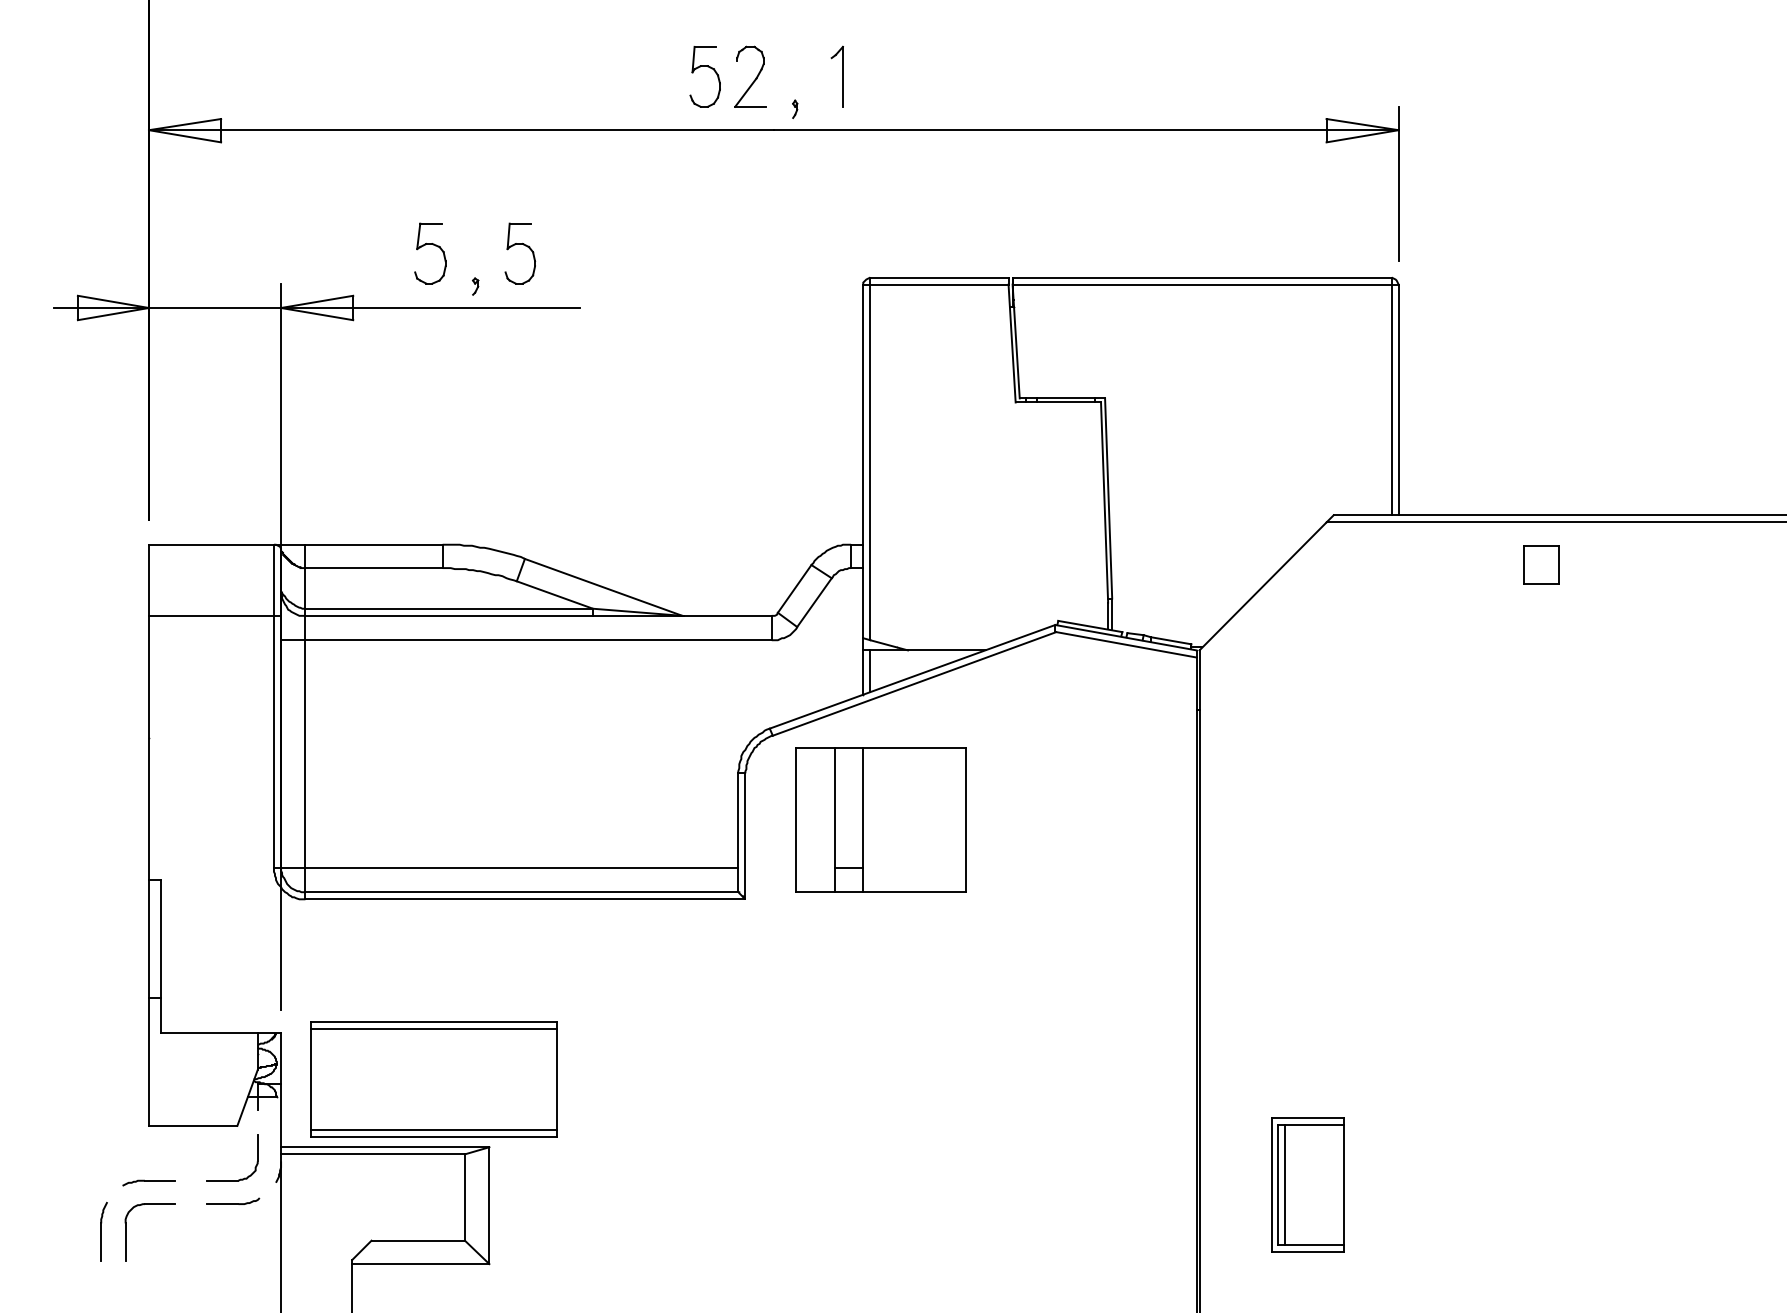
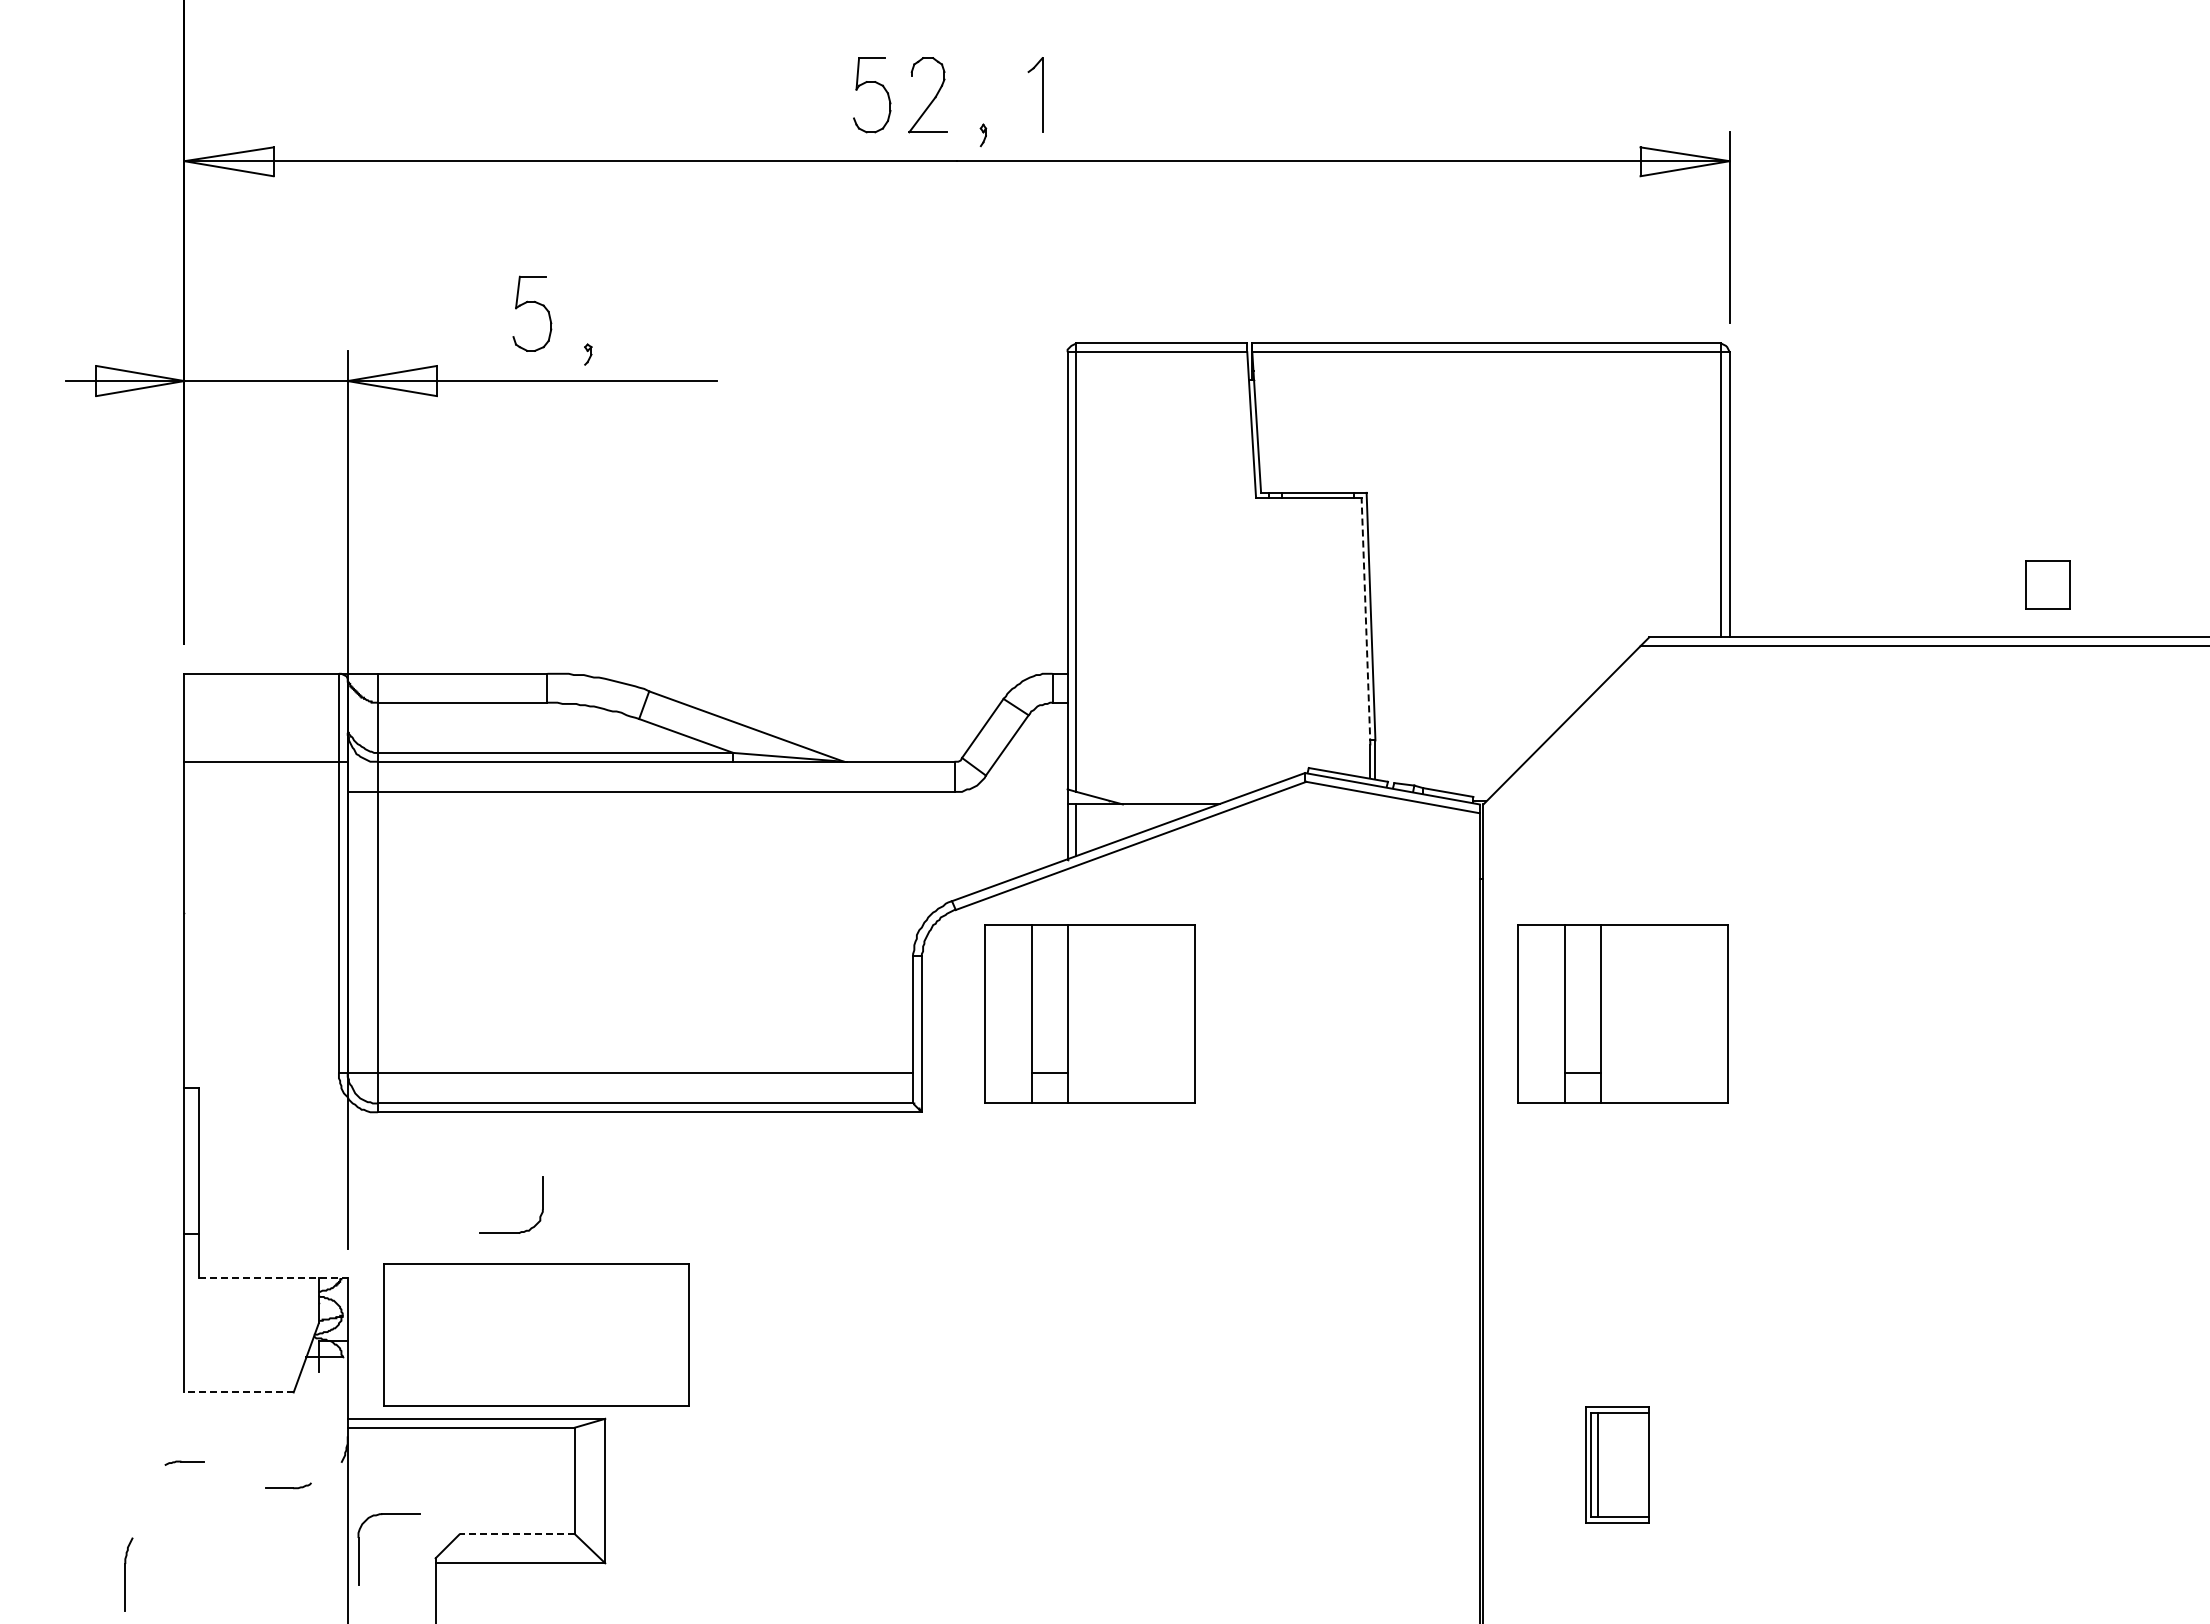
part: (523, 245) -> (647, 303), removed
line: (1104, 502) -> (1366, 621), solid -> dashed
part: (1540, 564) -> (2047, 584), moved
part: (1312, 819) -> (1622, 1013), added
line: (433, 1029) -> (536, 1273), removed
line: (221, 1033) -> (274, 1278), solid -> dashed
line: (193, 1125) -> (239, 1392), solid -> dashed
line: (433, 1129) -> (536, 1397), removed
part: (232, 1180) -> (511, 1232), moved
part: (149, 1183) -> (184, 1463), size x0.6
part: (1307, 1184) -> (1617, 1464), size x0.7
part: (233, 1201) -> (288, 1485), size x0.7
part: (103, 1231) -> (128, 1574), moved
part: (126, 1232) -> (359, 1549), moved
line: (418, 1240) -> (517, 1534), solid -> dashed

